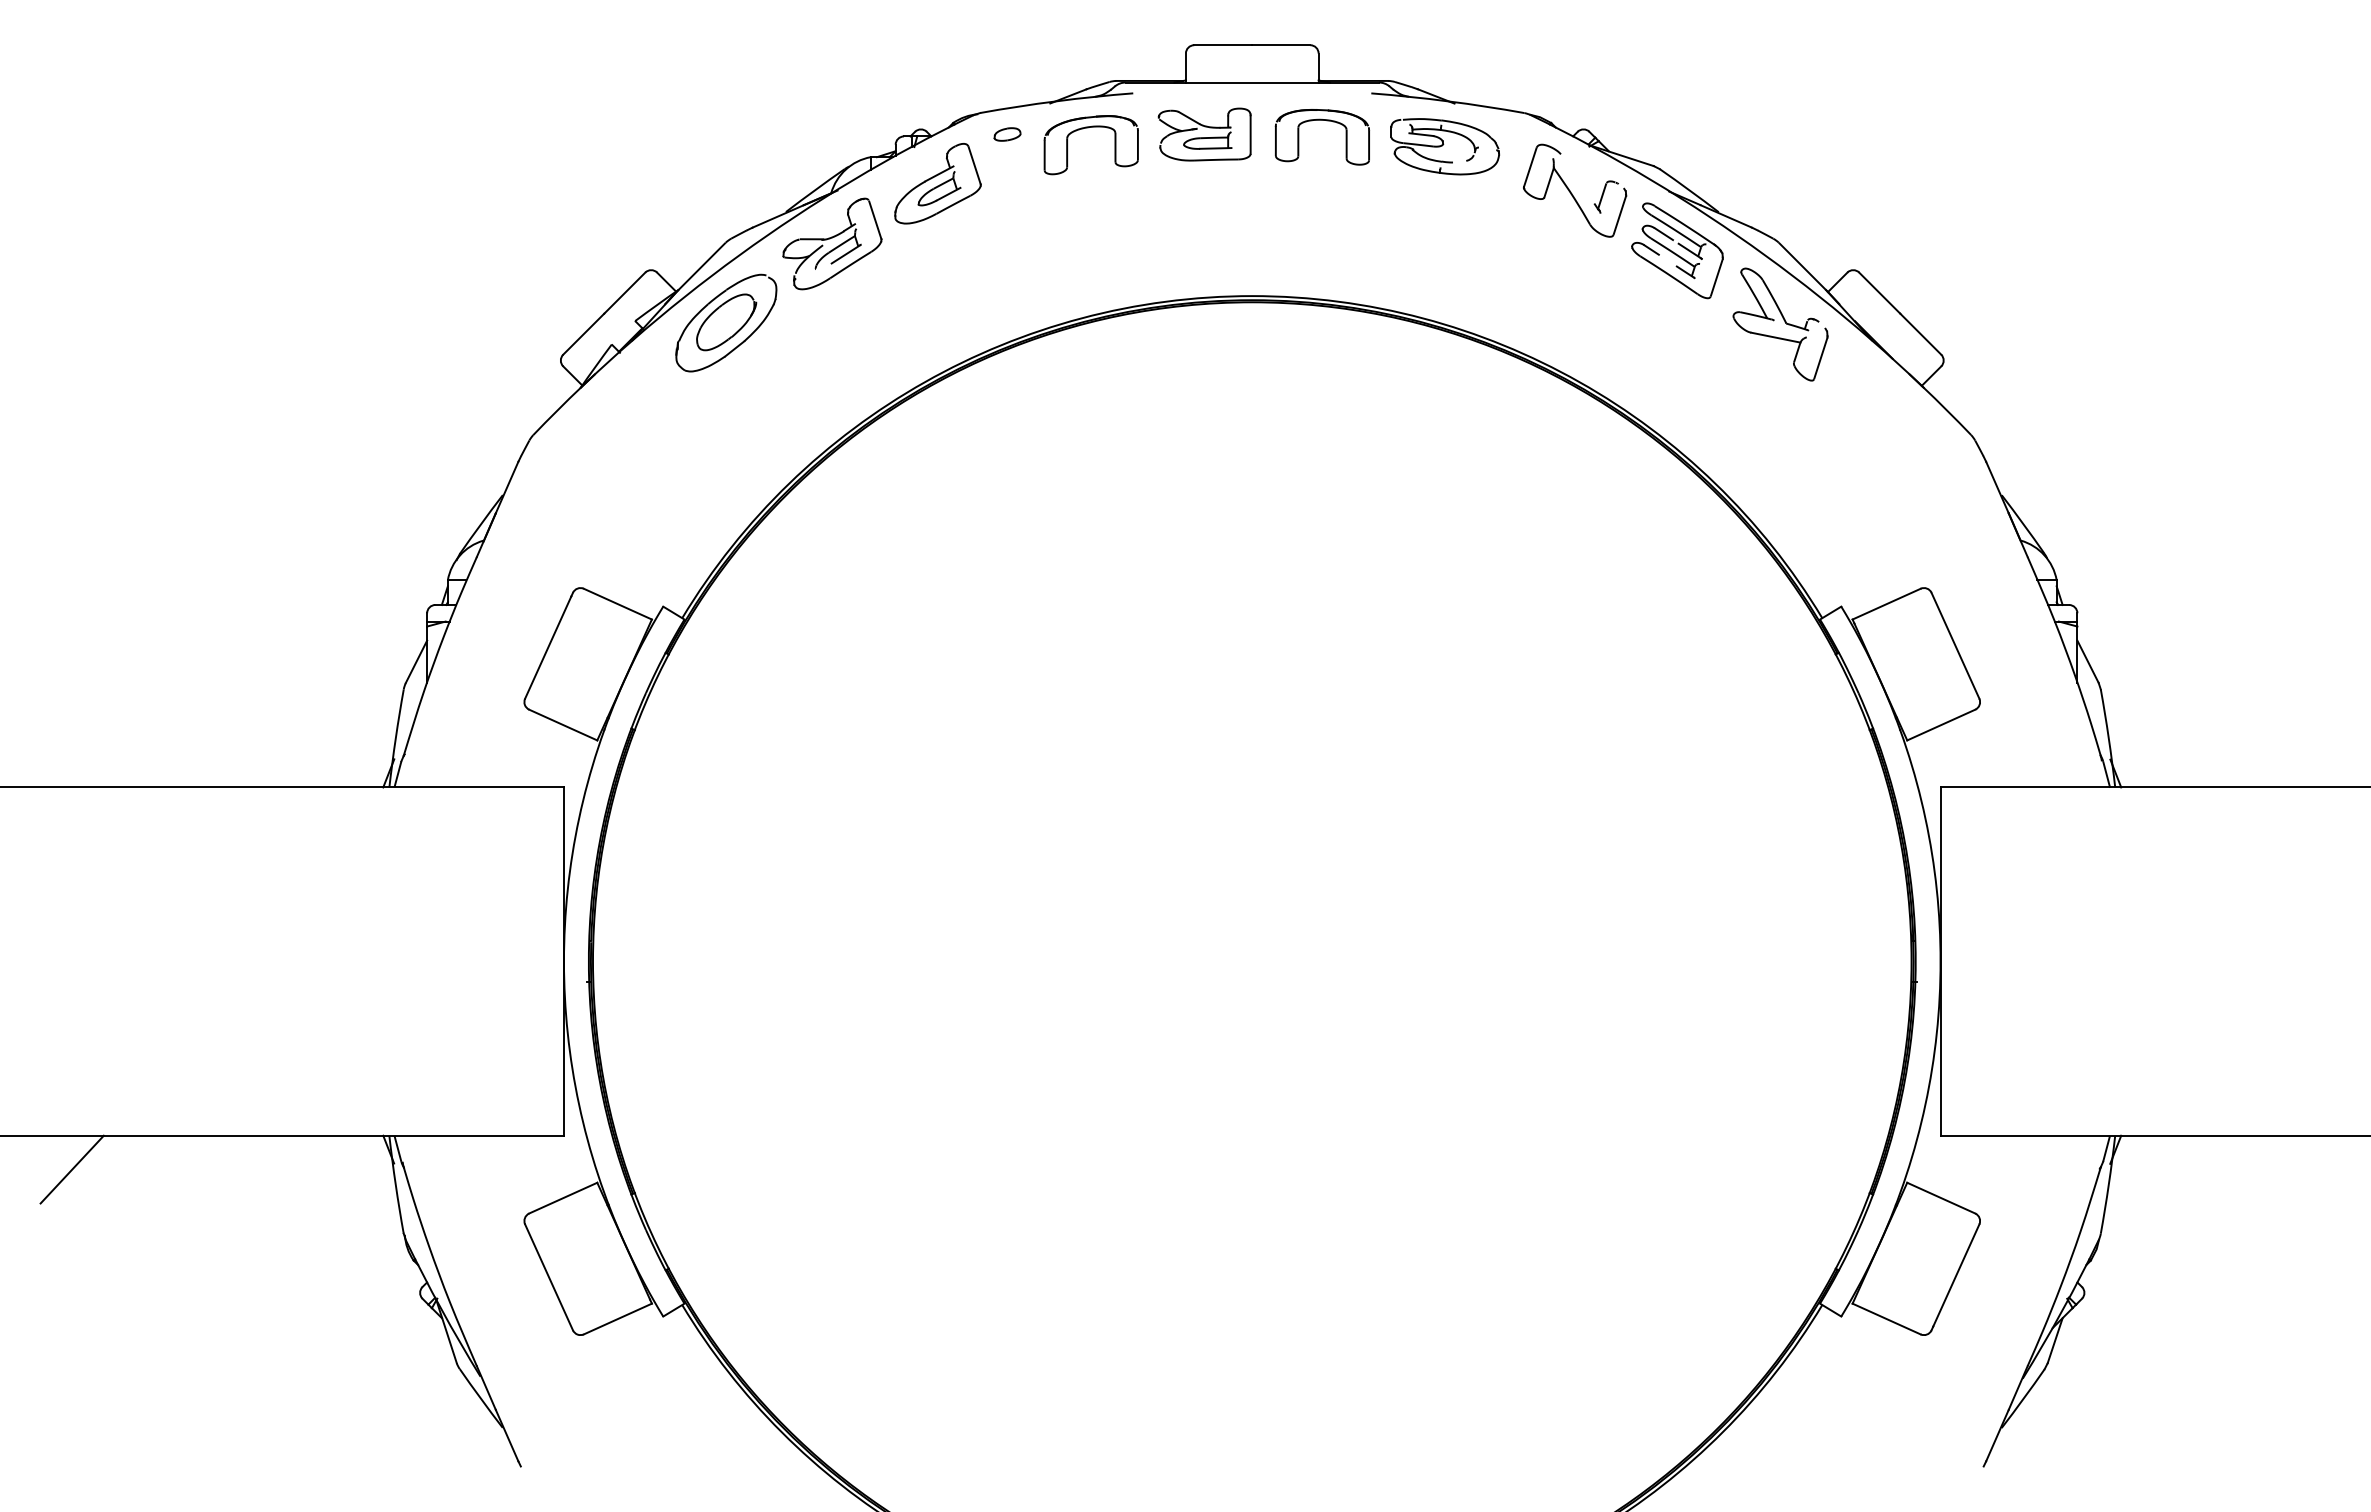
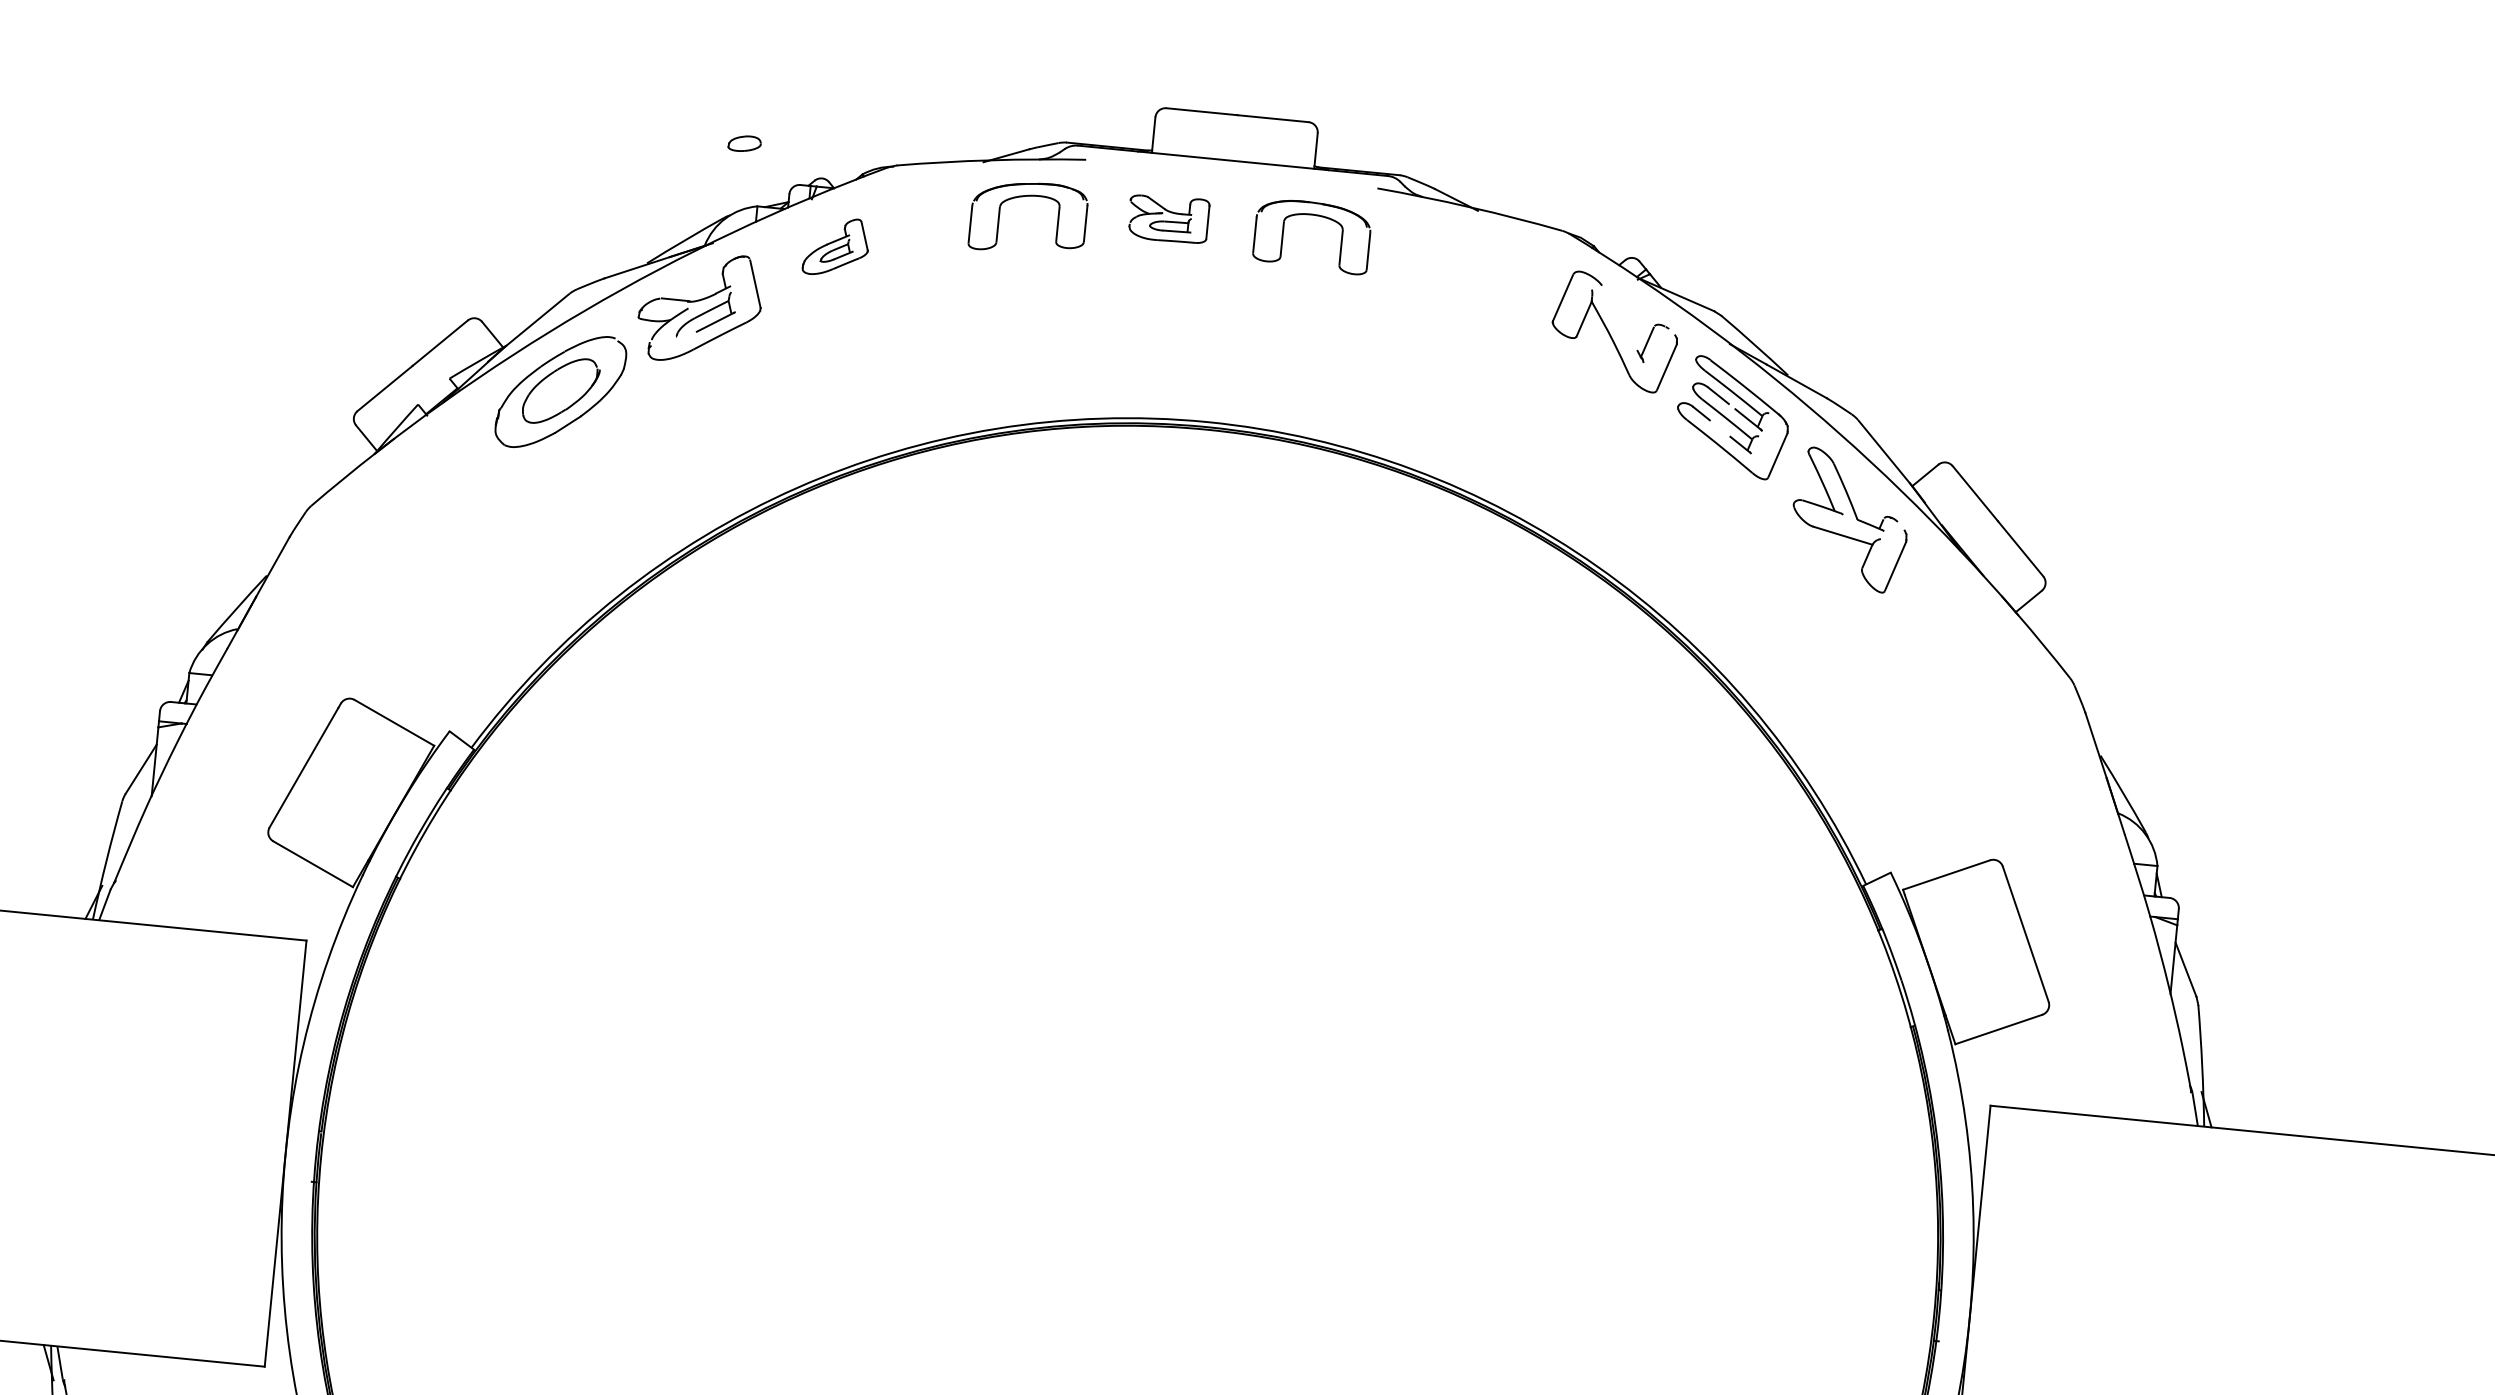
part: (1007, 134) -> (744, 143), moved
part: (1204, 134) -> (1168, 218), size x0.7
part: (1444, 146) -> (1460, 262), removed
part: (937, 183) -> (835, 246), size x0.6

